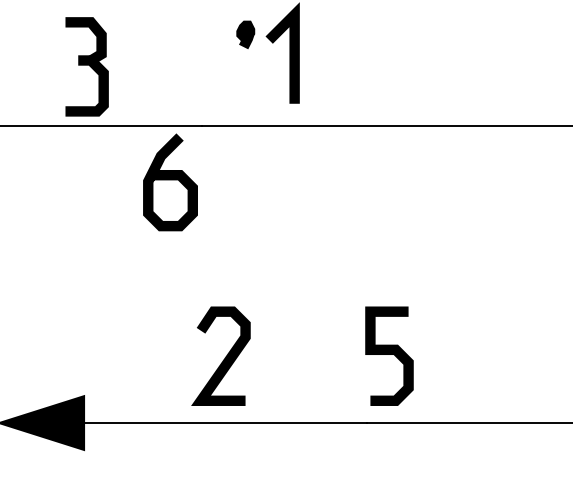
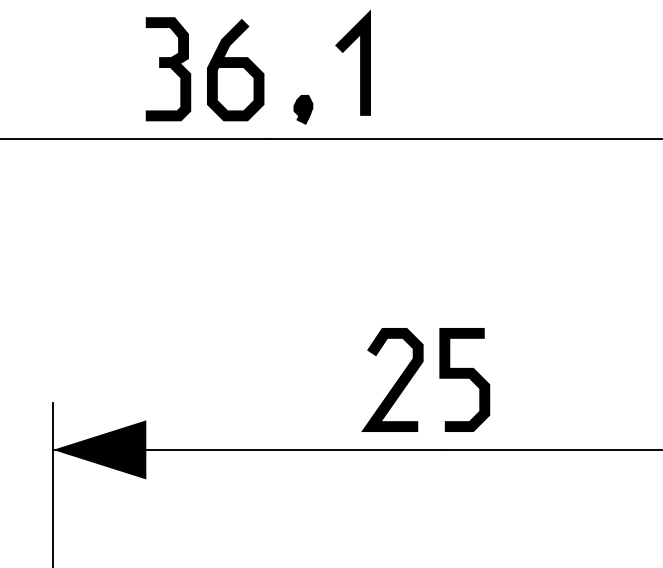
part: (245, 34) -> (303, 109), moved
part: (87, 67) -> (168, 69), moved
curve: (170, 179) -> (235, 67), moved
curve: (223, 358) -> (395, 382), moved

